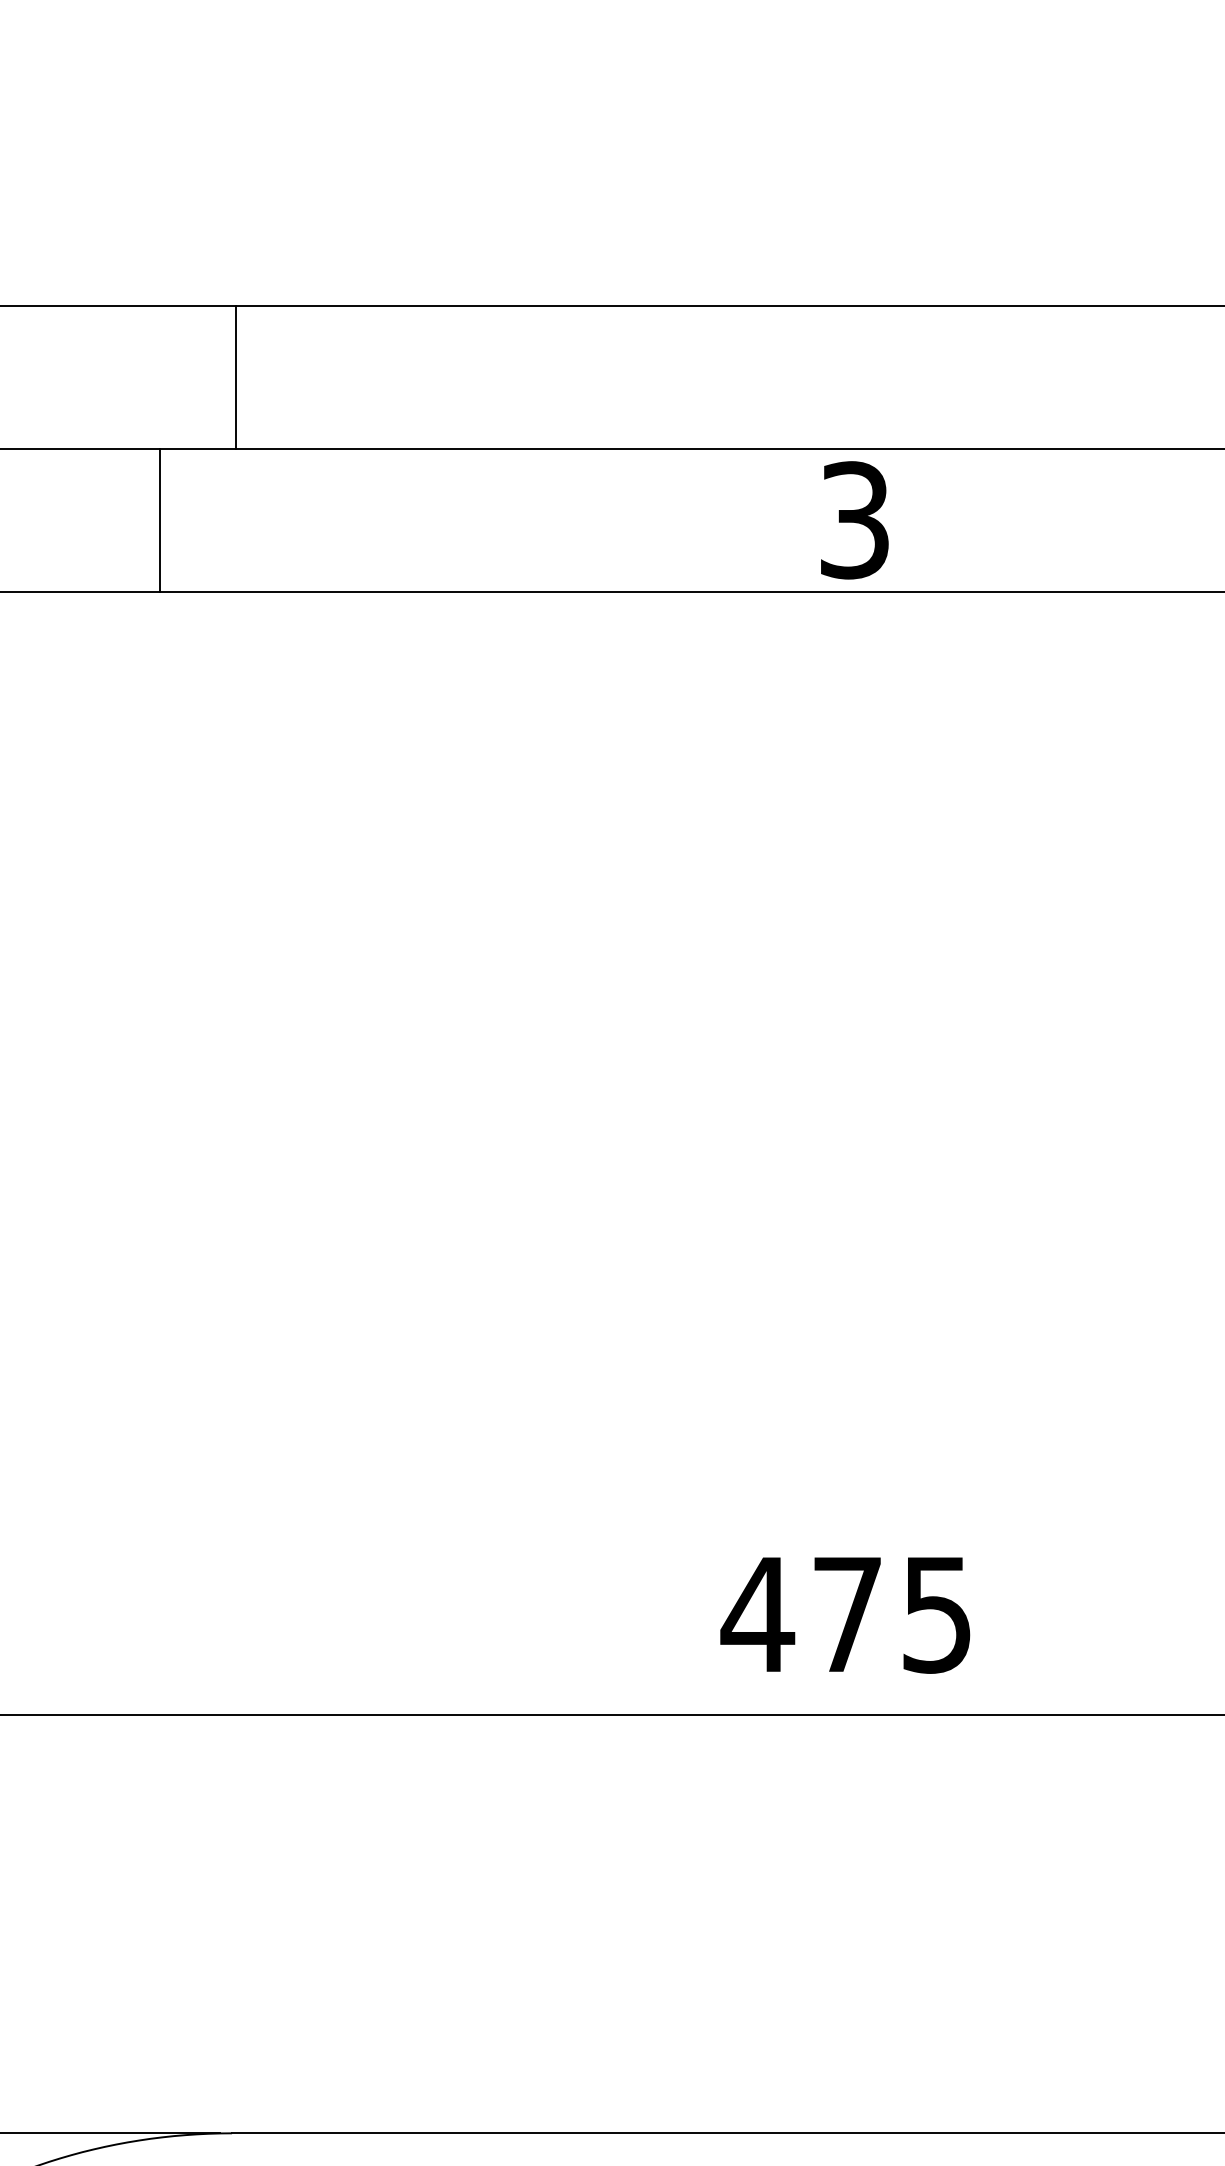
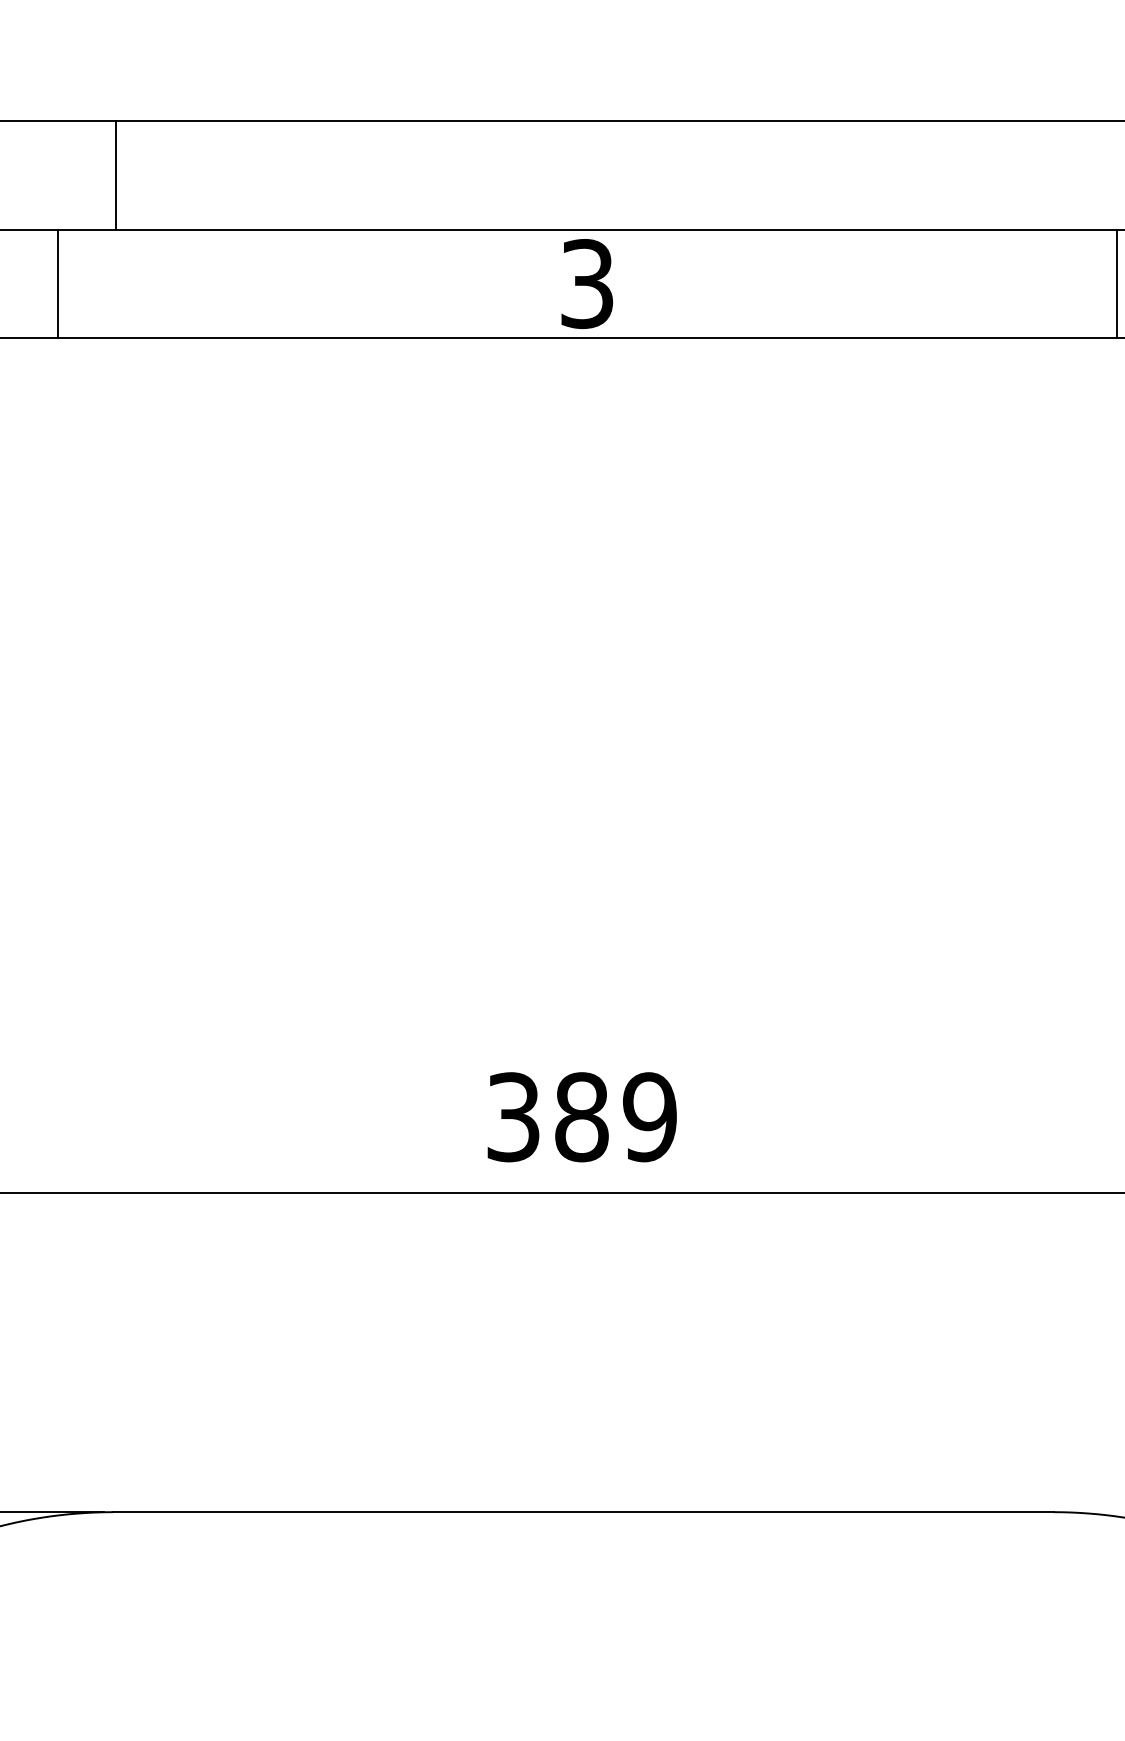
text: (845, 1615) -> (580, 1117), 475 -> 389

